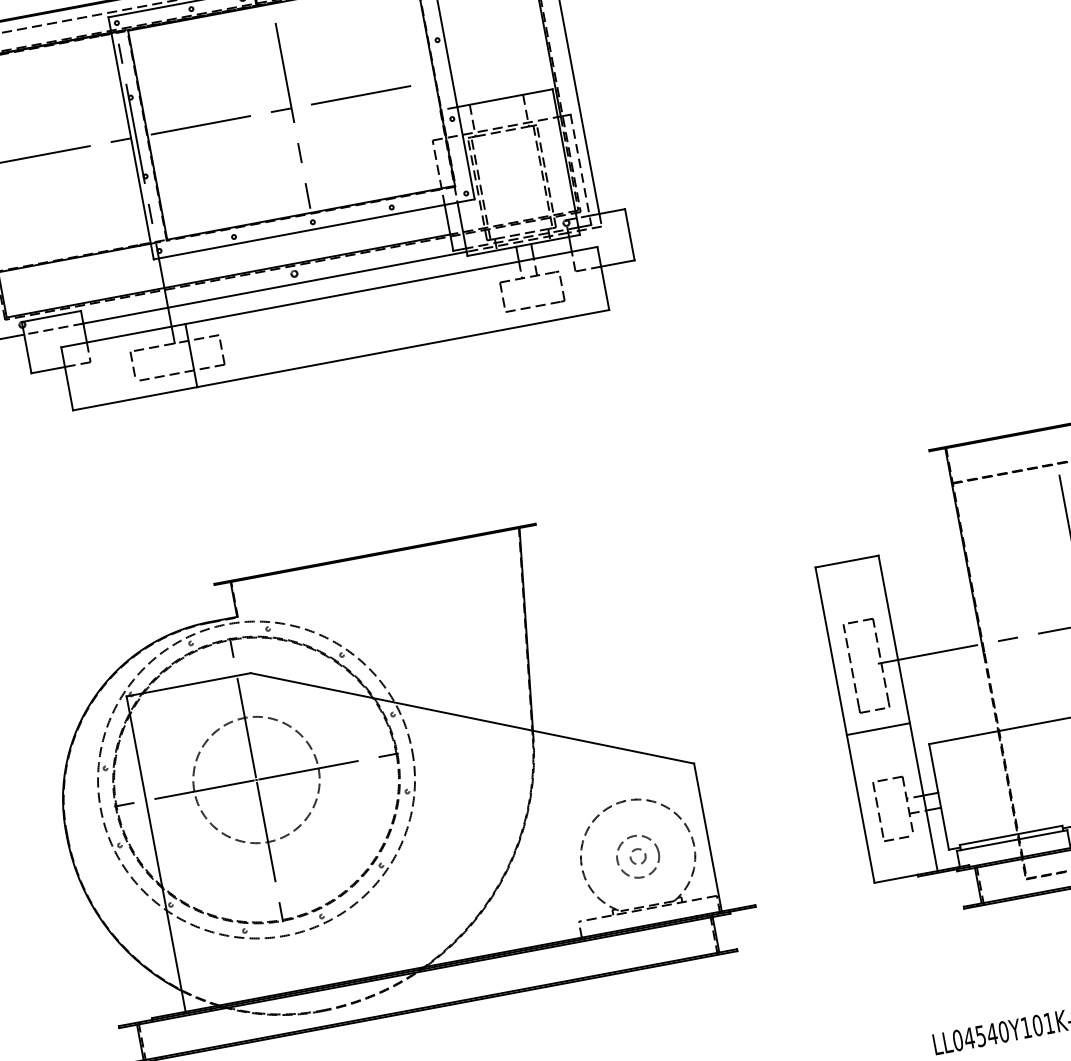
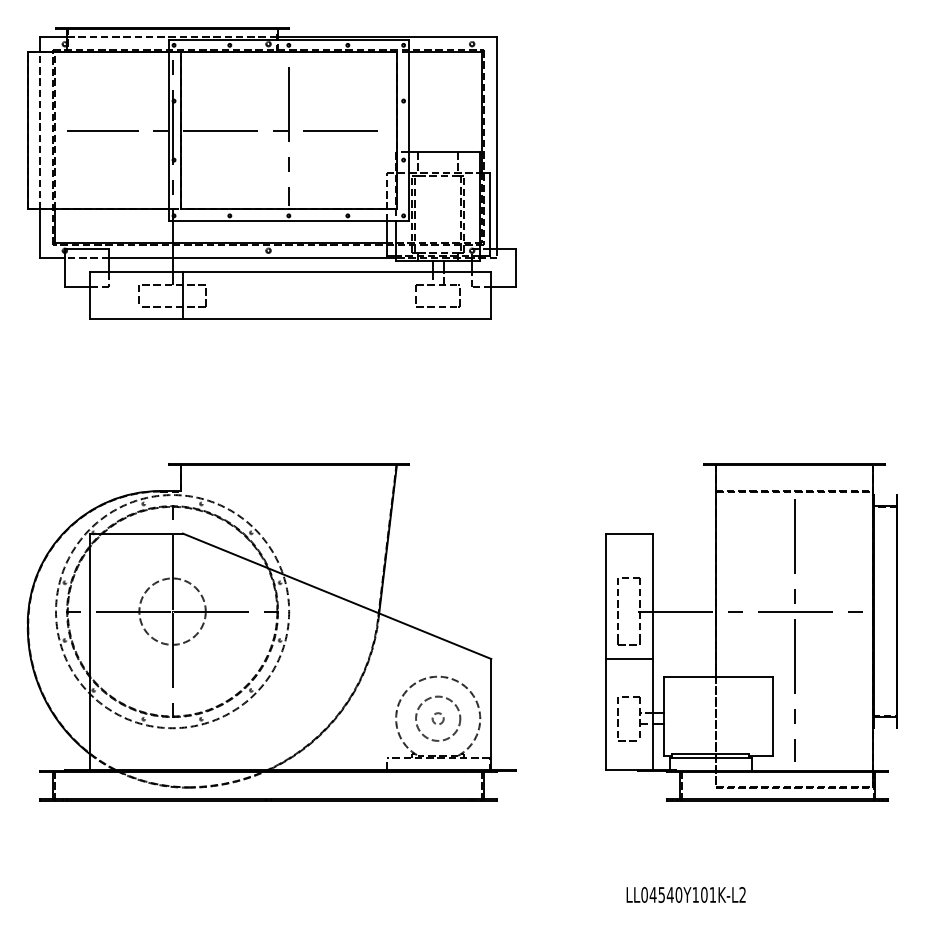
line: (580, 170) -> (489, 214), dashed -> solid
line: (990, 692) -> (715, 647), dashed -> solid
circle: (256, 779) -> (172, 611), size x0.71
circle: (638, 856) -> (438, 718), size x1.43

